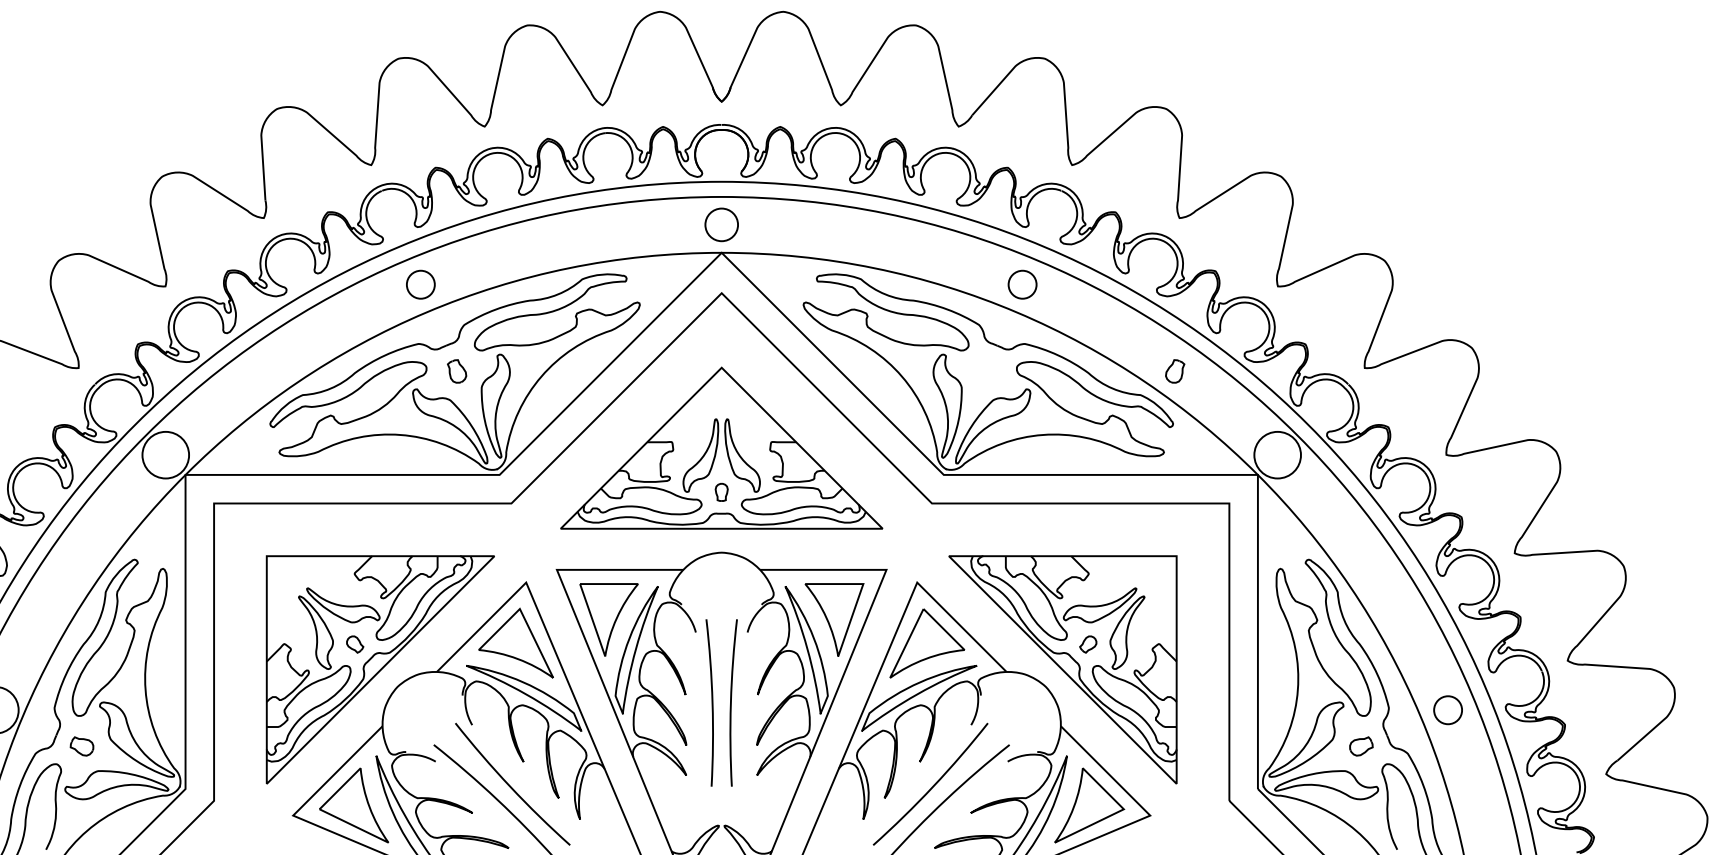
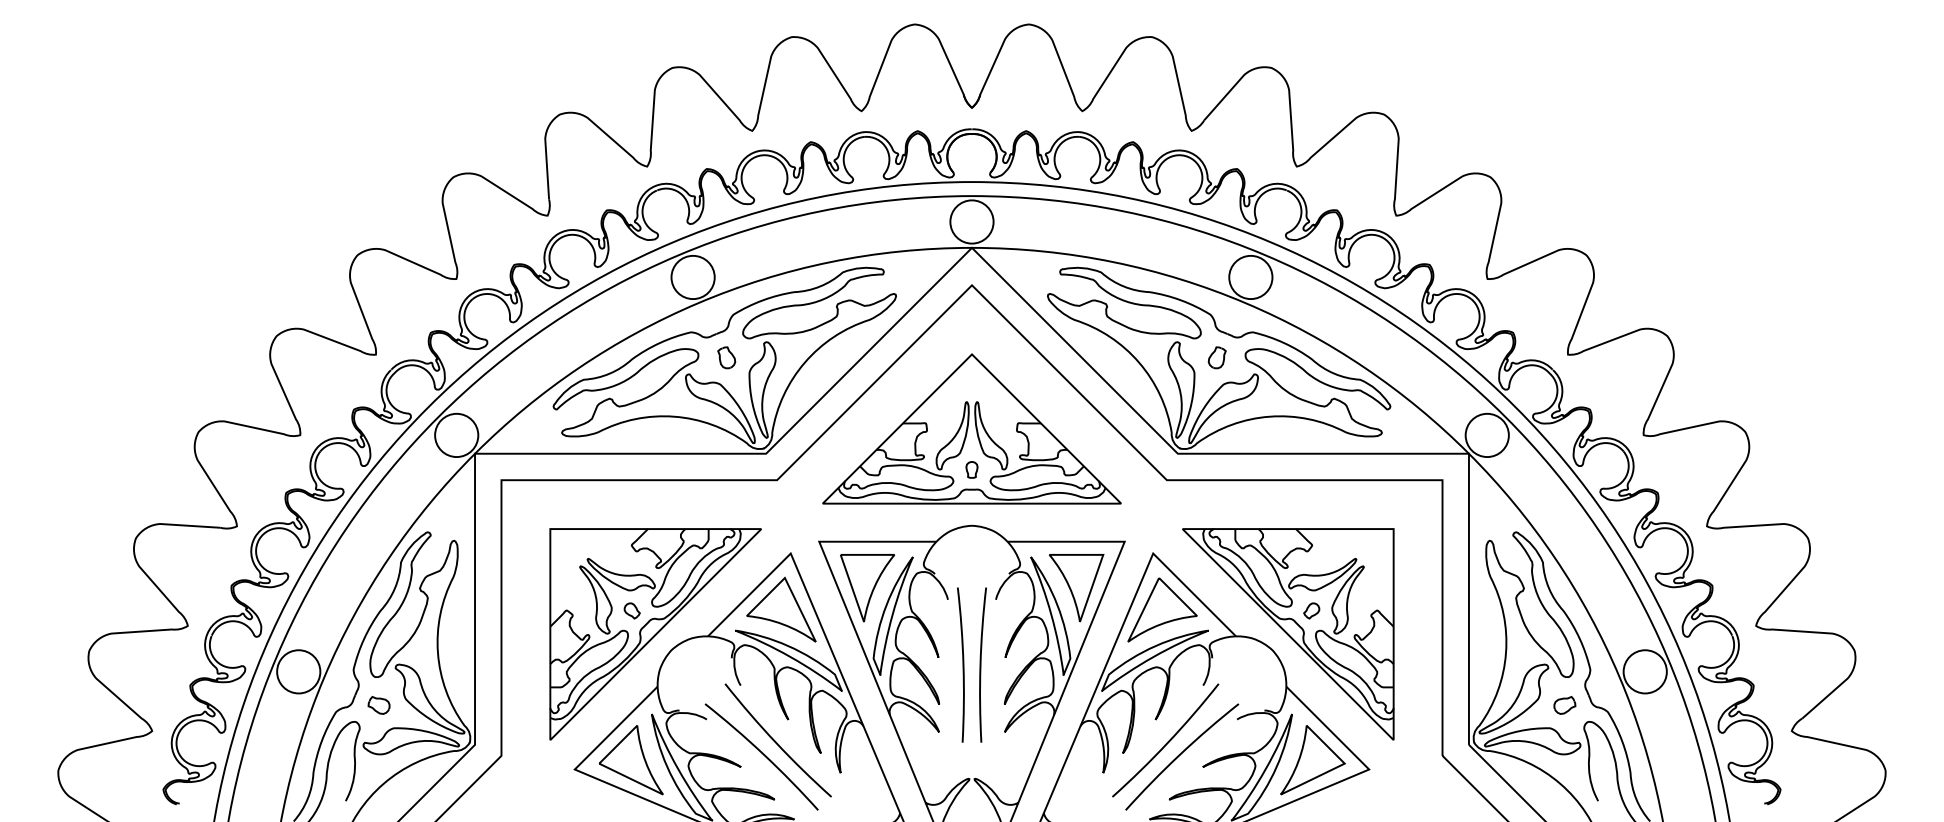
circle: (721, 224) -> (971, 221), size x1.43
circle: (420, 284) -> (692, 277), size x1.67
circle: (1022, 284) -> (1250, 277), size x1.67
part: (1174, 371) -> (1216, 357), moved
circle: (1447, 709) -> (1644, 671), size x1.67

